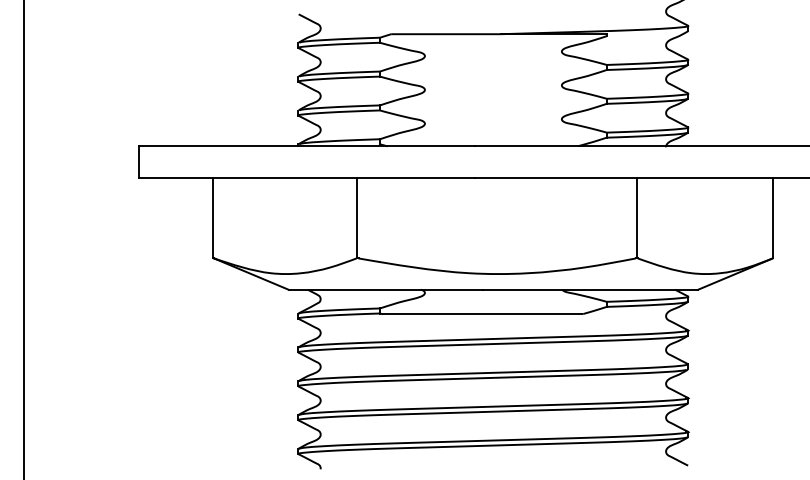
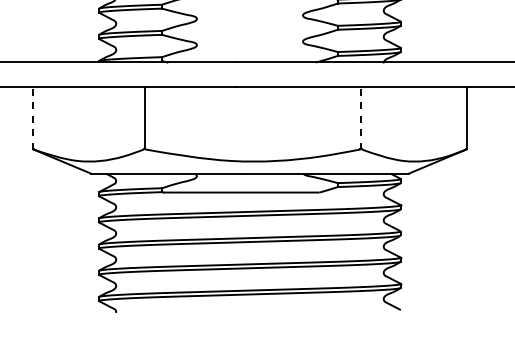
line: (213, 217) -> (33, 117), solid -> dashed
line: (637, 217) -> (361, 117), solid -> dashed

